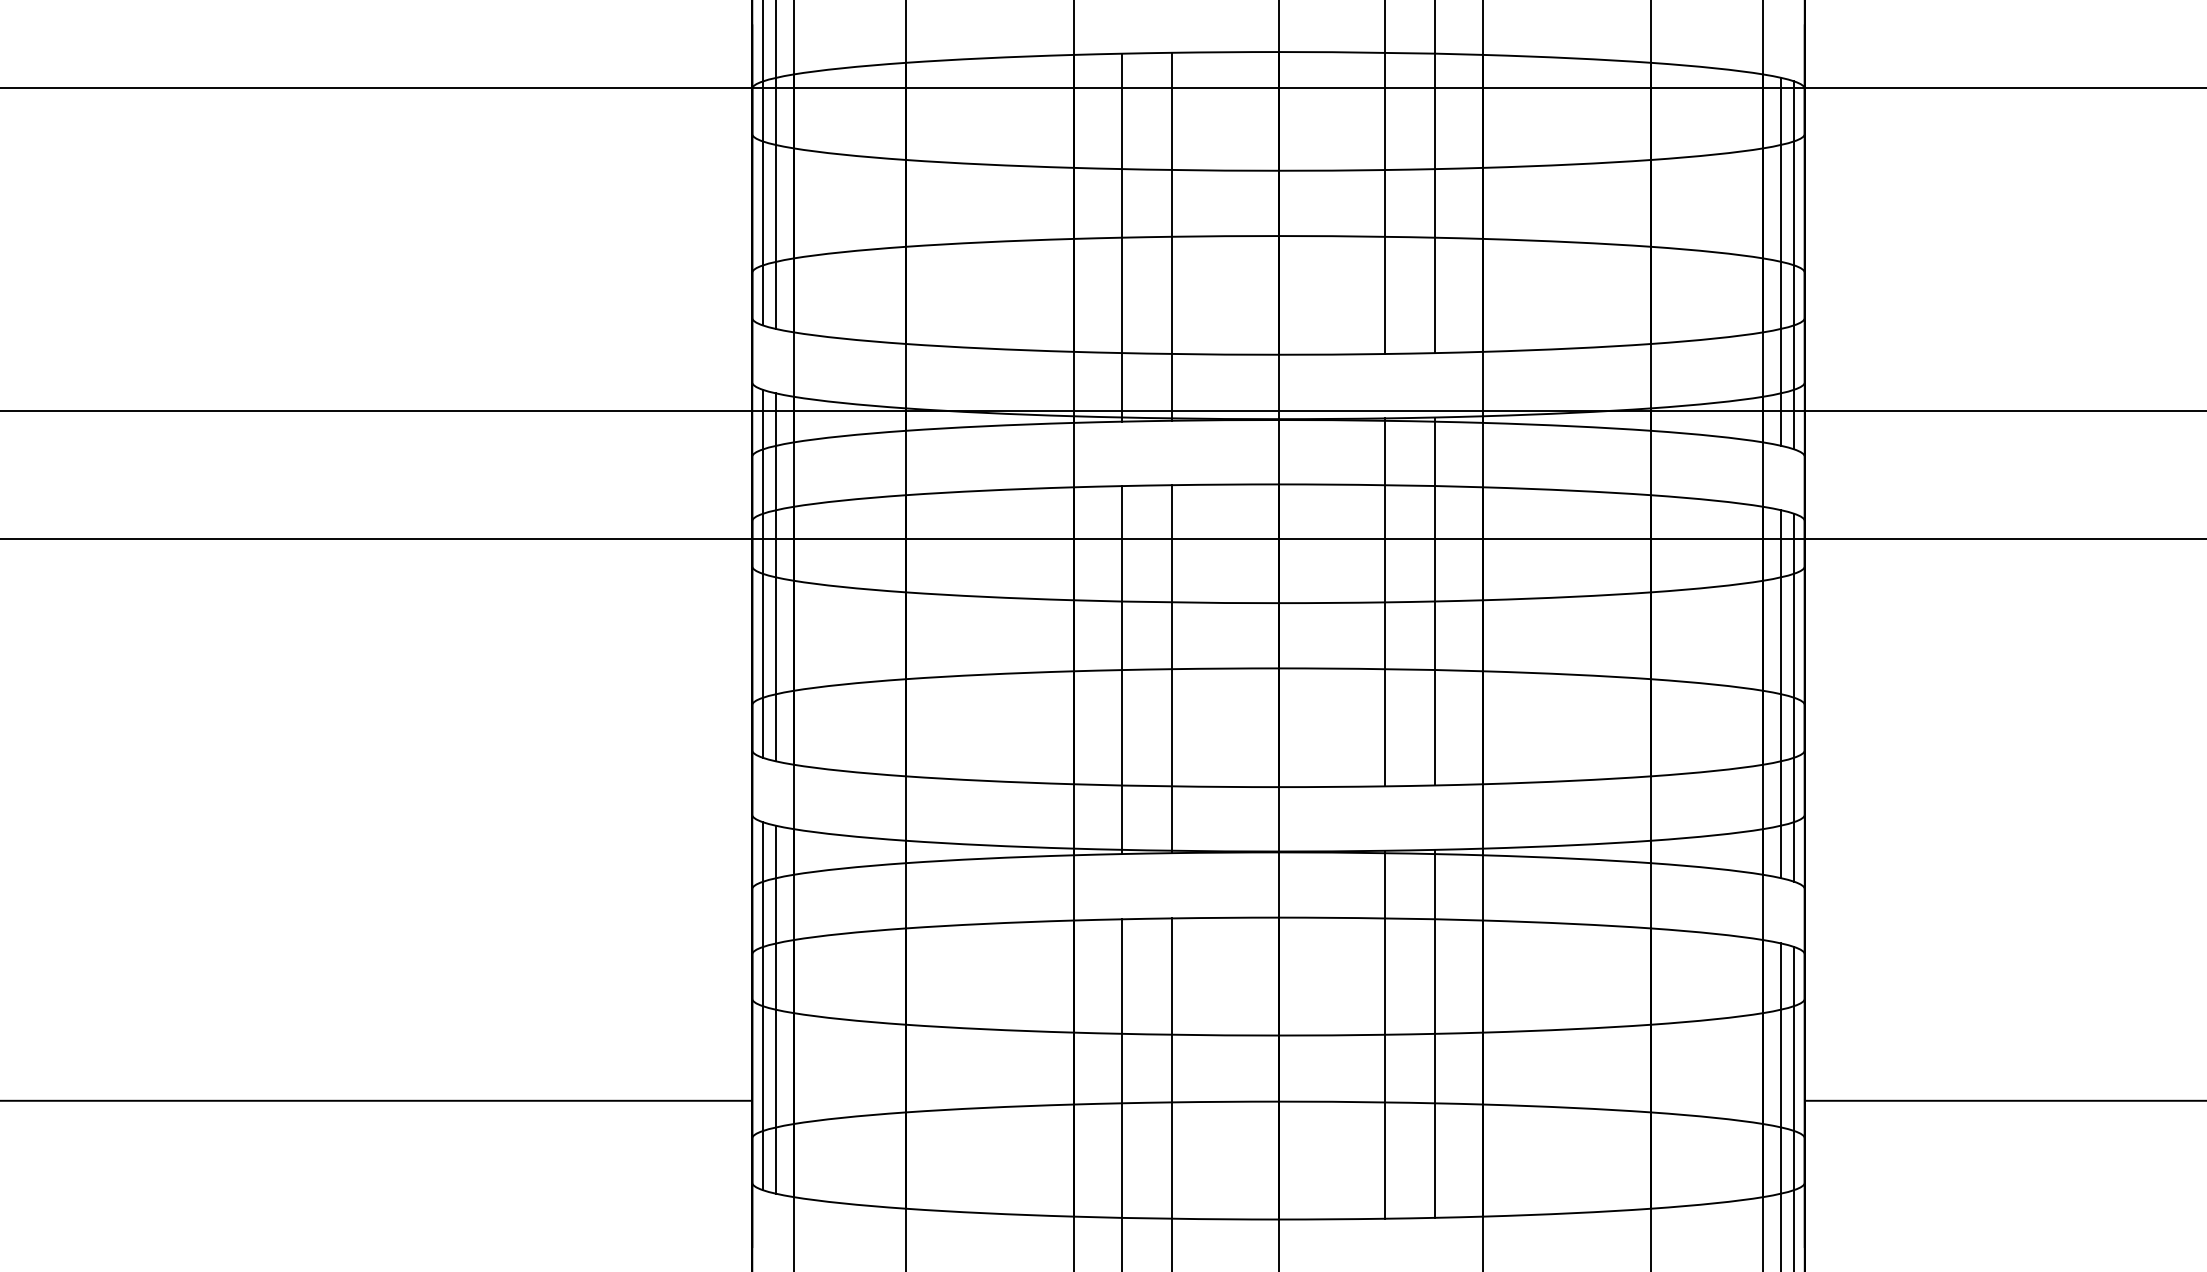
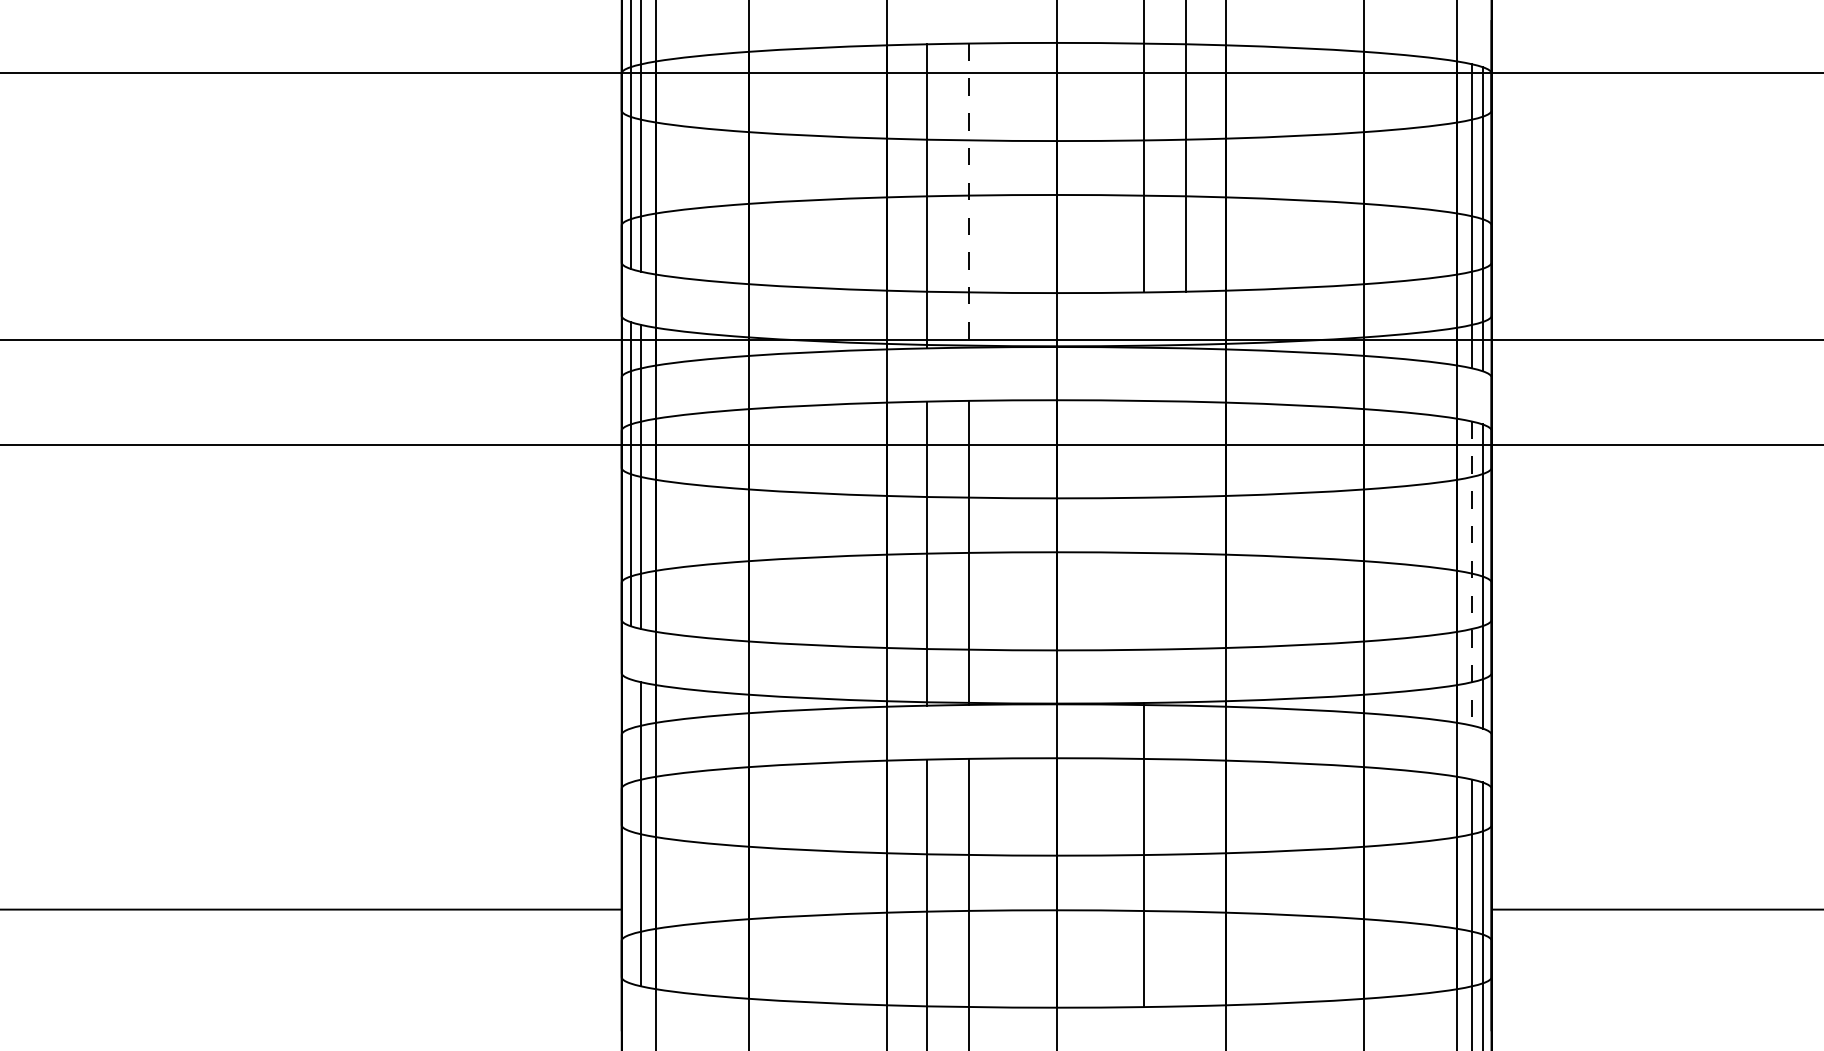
line: (1173, 237) -> (969, 196), solid -> dashed
line: (1434, 600) -> (1185, 496), removed
line: (1384, 602) -> (1144, 497), removed
line: (1780, 695) -> (1471, 574), solid -> dashed
line: (762, 1006) -> (630, 831), removed
line: (1434, 1034) -> (1185, 854), removed

